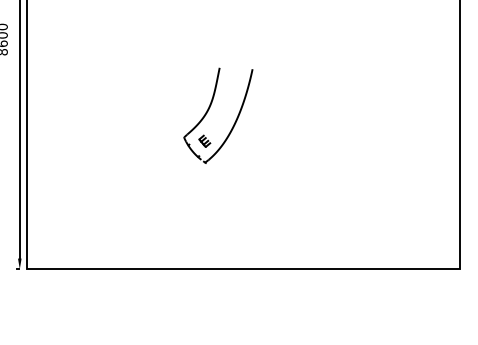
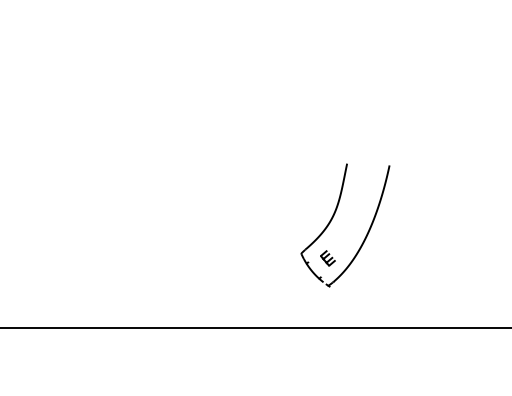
part: (208, 111) -> (332, 219), moved

